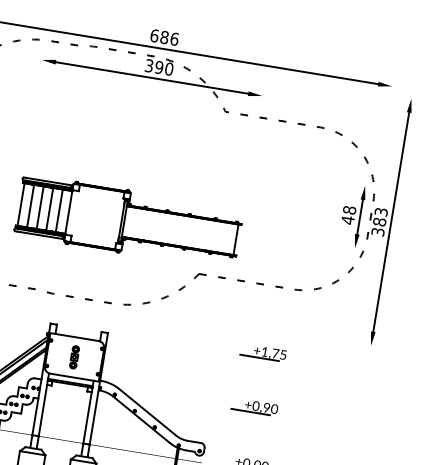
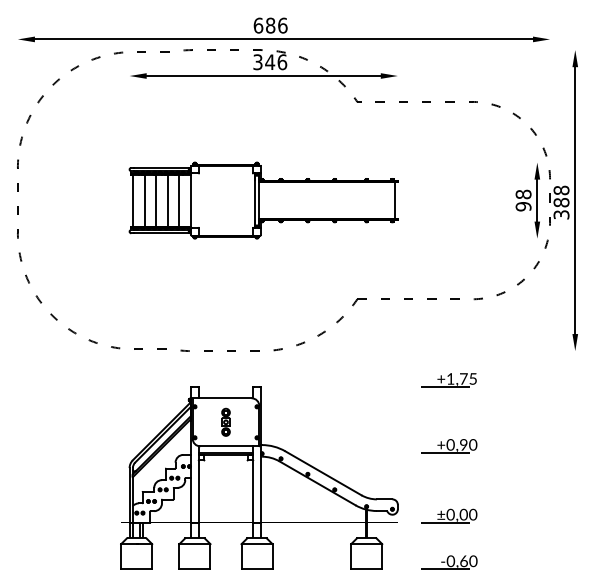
text: (164, 68) -> (276, 62), 390 -> 346
text: (381, 212) -> (561, 190), 383 -> 388
text: (347, 220) -> (523, 206), 48 -> 98
part: (128, 222) -> (263, 200), moved

